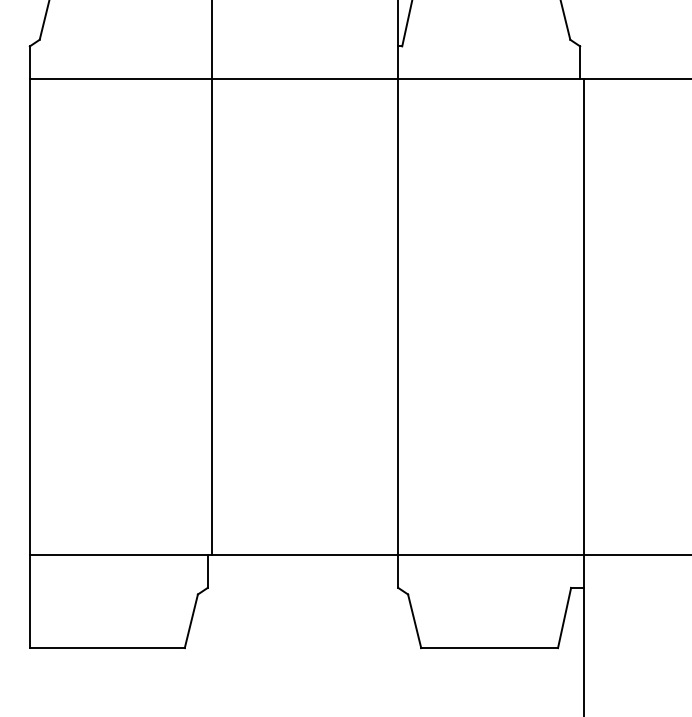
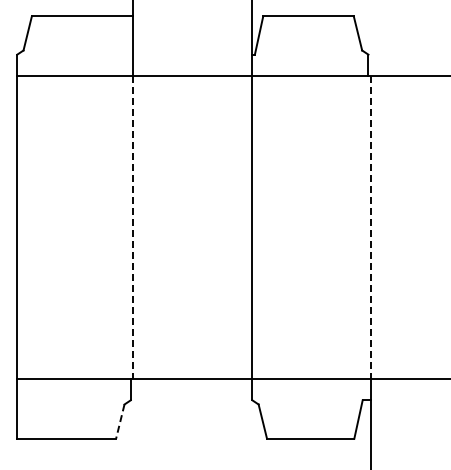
line: (212, 317) -> (133, 227), solid -> dashed
line: (584, 317) -> (371, 227), solid -> dashed
line: (191, 621) -> (120, 421), solid -> dashed

